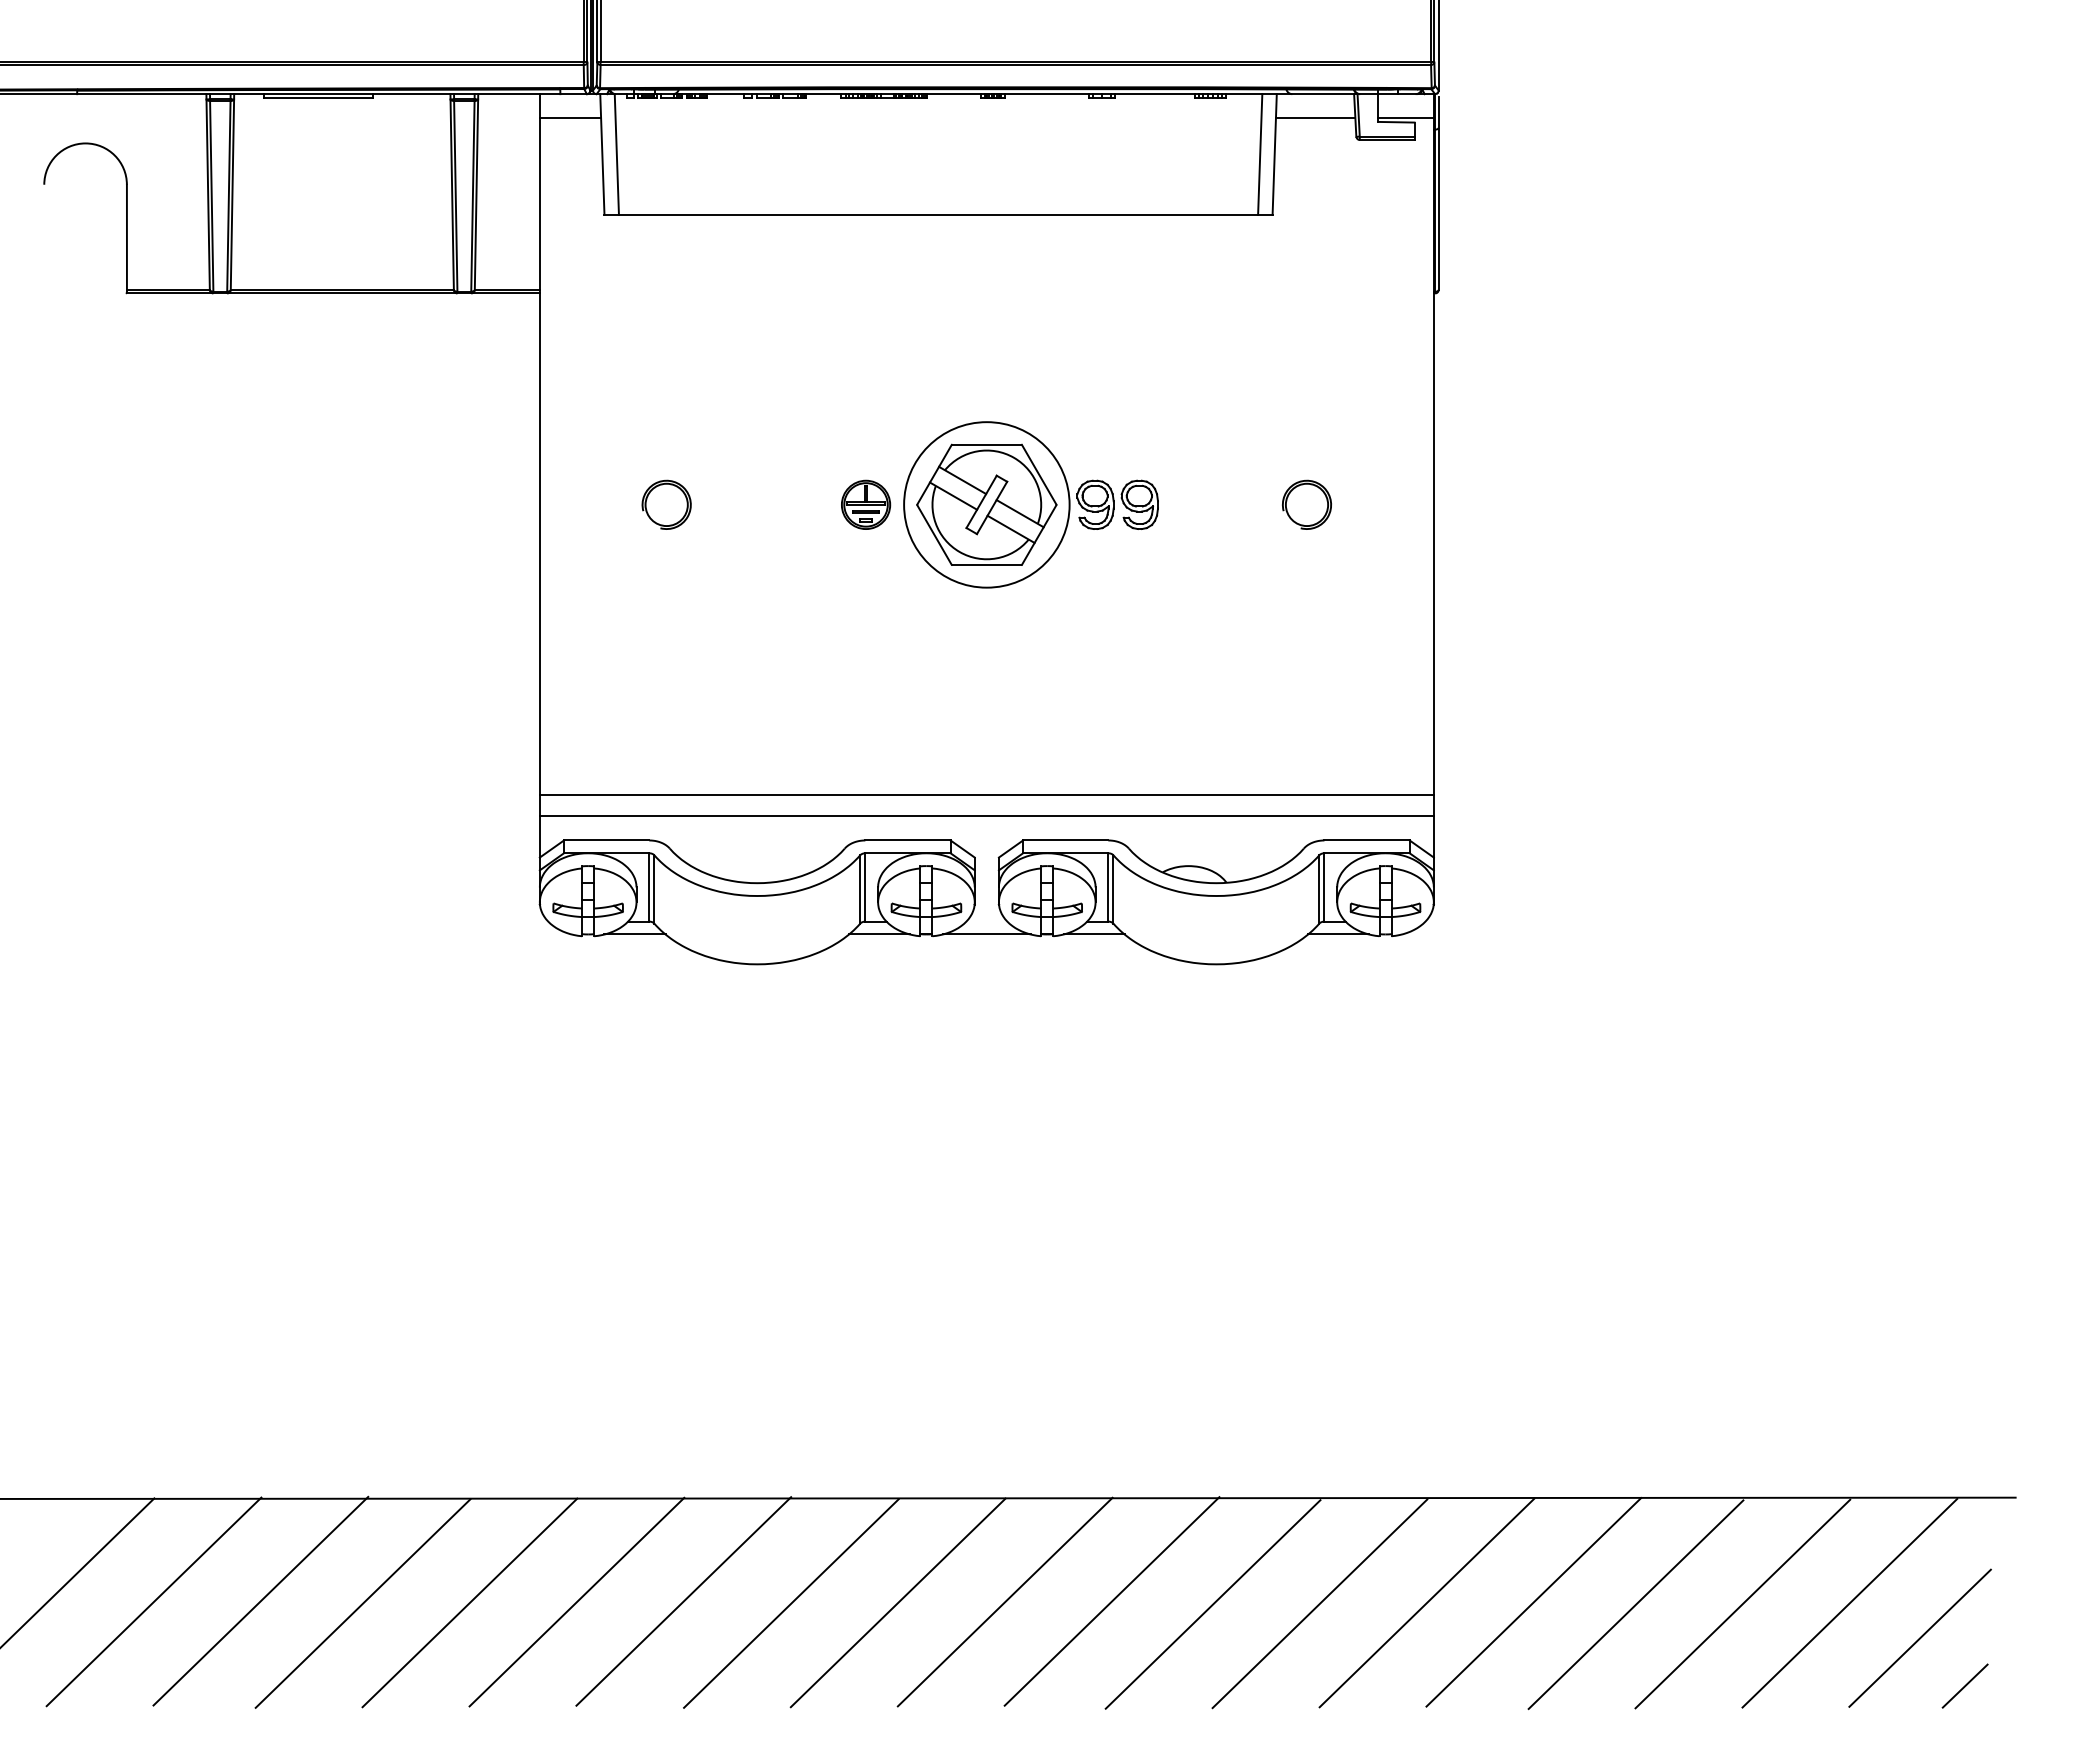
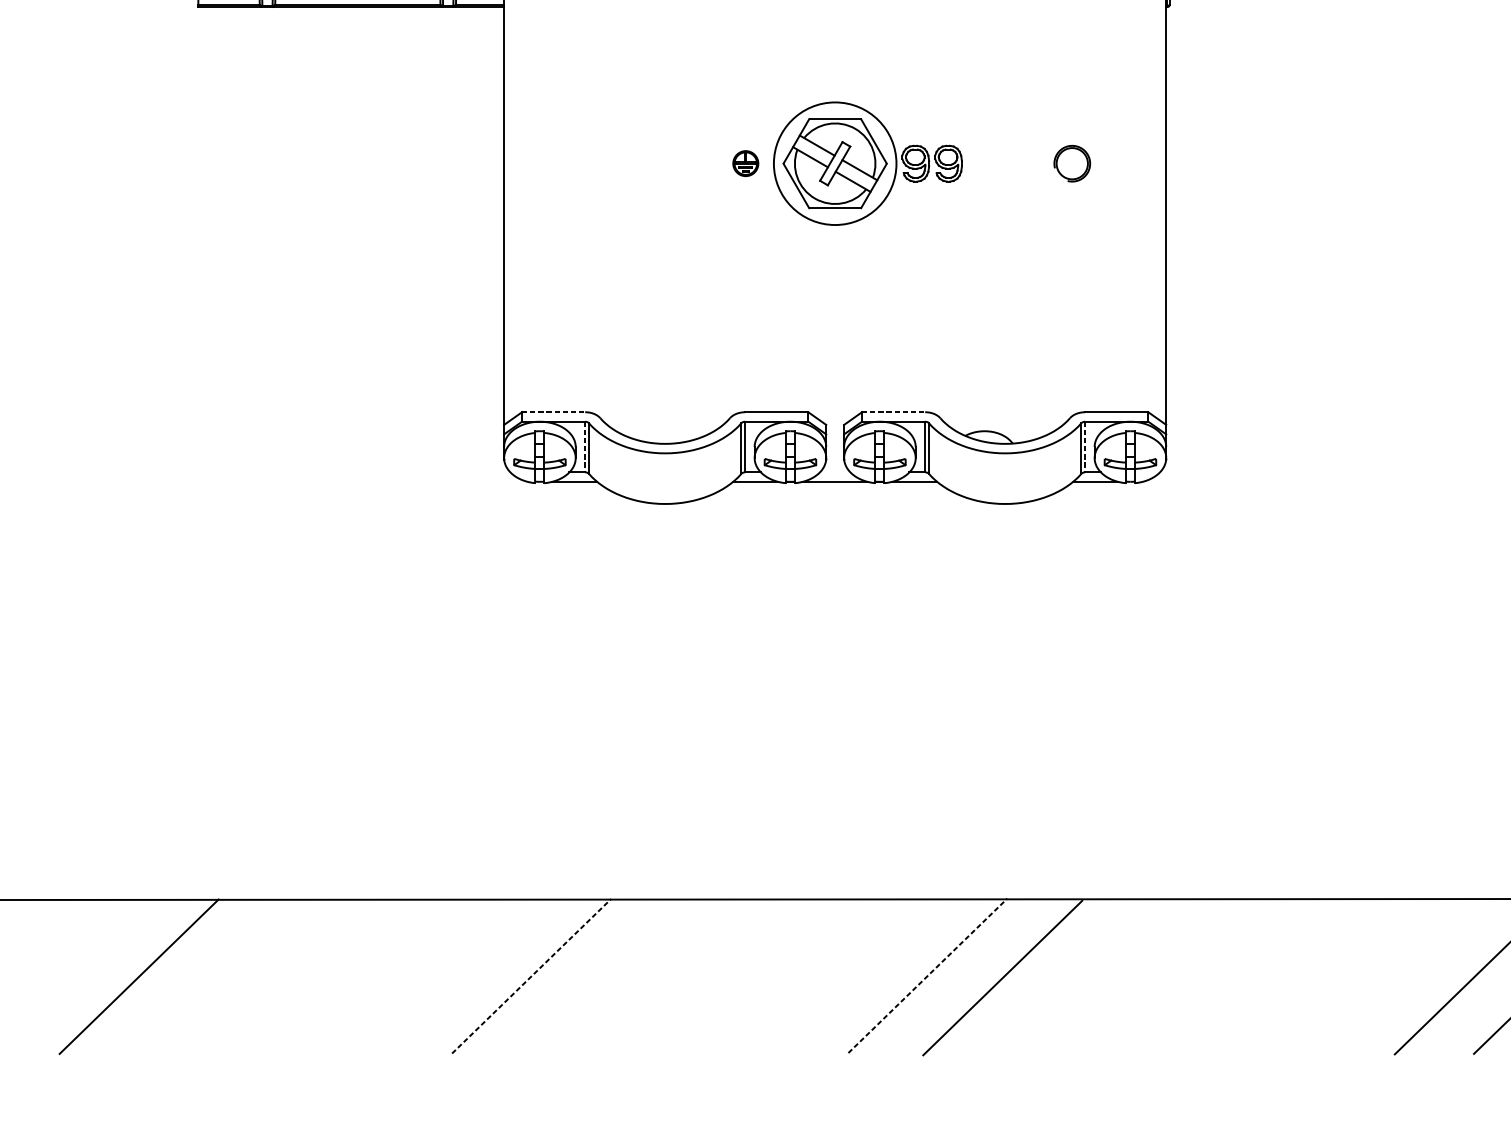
part: (666, 504) -> (597, 163), removed
part: (866, 504) -> (746, 163), size x0.7
line: (986, 794) -> (834, 378), removed
line: (986, 816) -> (834, 394), removed
line: (606, 840) -> (553, 412), solid -> dashed
line: (1065, 840) -> (893, 412), solid -> dashed
line: (649, 887) -> (585, 447), solid -> dashed
line: (1324, 887) -> (1085, 447), solid -> dashed
line: (260, 1600) -> (297, 975), removed
line: (153, 1601) -> (218, 975), removed
line: (683, 1601) -> (610, 975), removed
line: (1004, 1601) -> (848, 975), removed
line: (1112, 1601) -> (928, 975), solid -> dashed
line: (469, 1602) -> (452, 976), removed
line: (576, 1602) -> (531, 976), solid -> dashed
line: (897, 1602) -> (769, 976), removed
line: (1426, 1602) -> (1160, 976), removed
line: (1533, 1602) -> (1240, 976), removed
line: (362, 1603) -> (372, 977), removed
line: (791, 1603) -> (690, 977), removed
line: (1319, 1603) -> (1081, 977), removed
line: (1742, 1603) -> (1394, 977), removed
line: (1635, 1604) -> (1315, 978), removed

